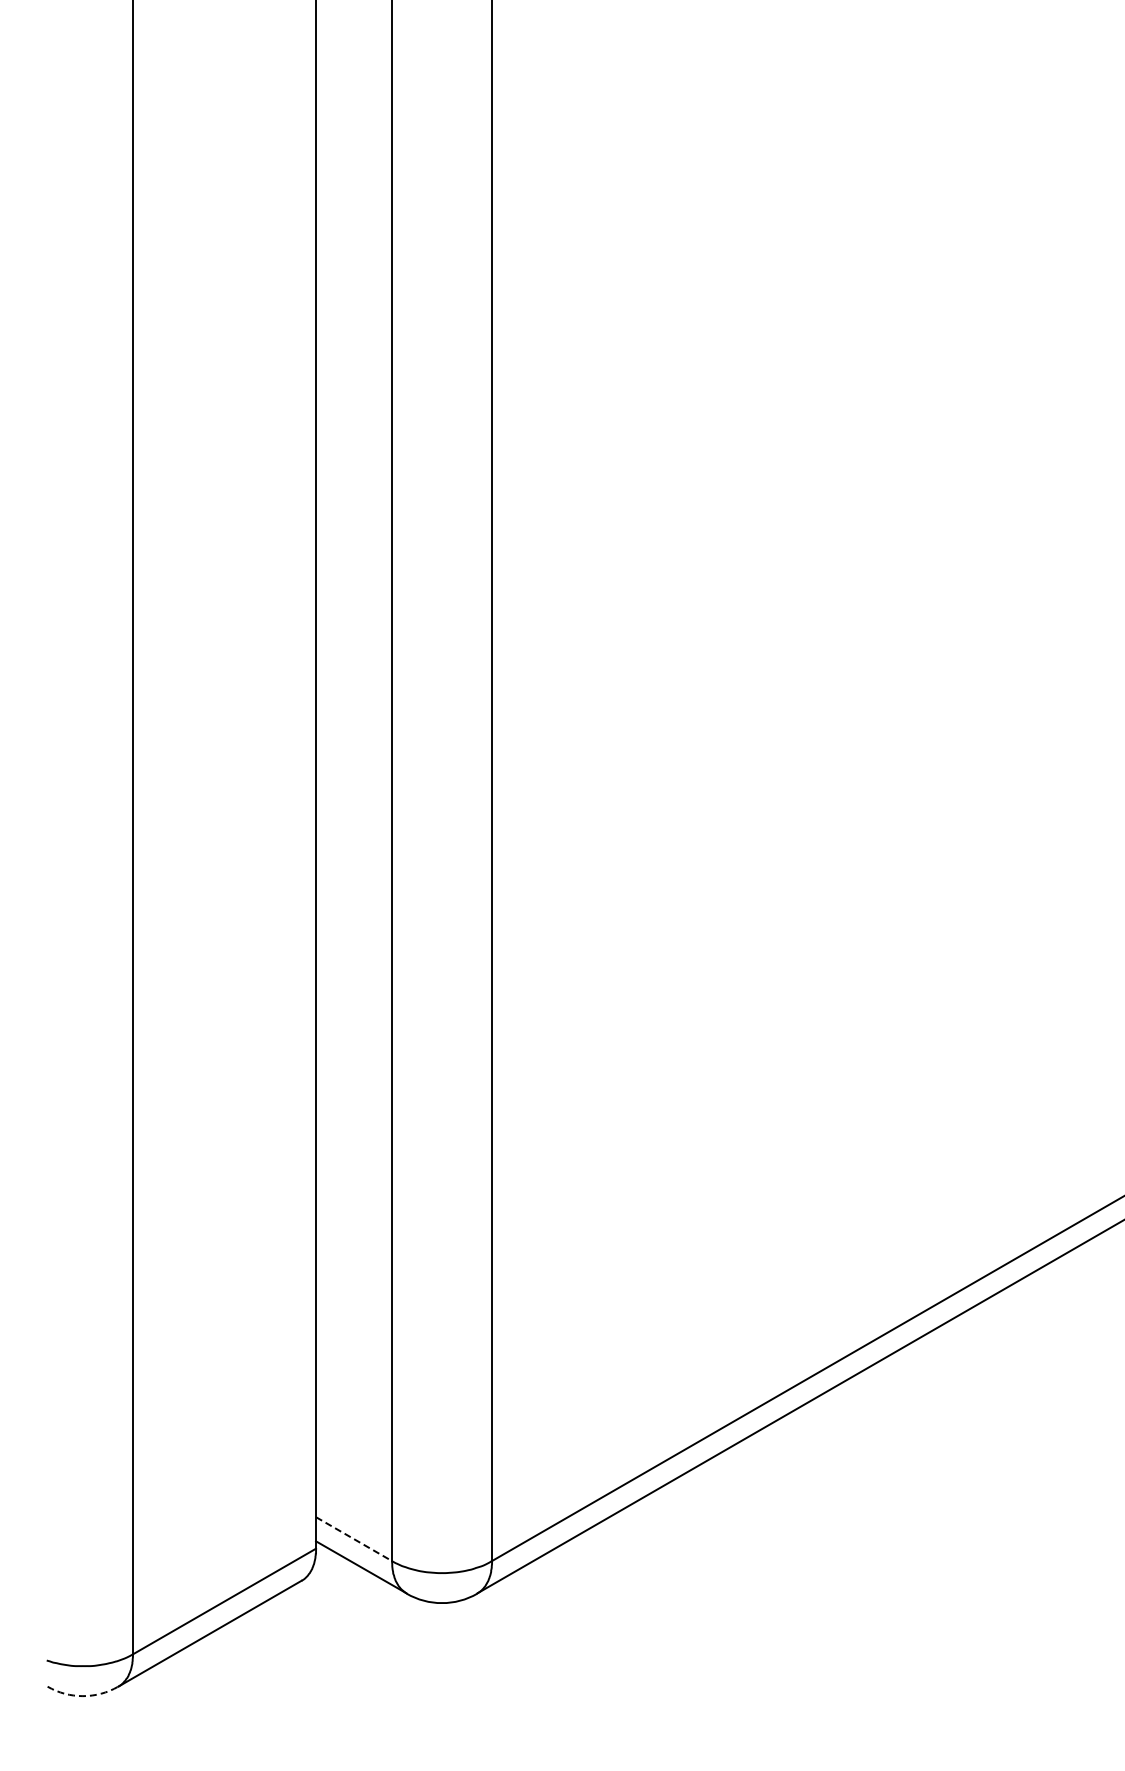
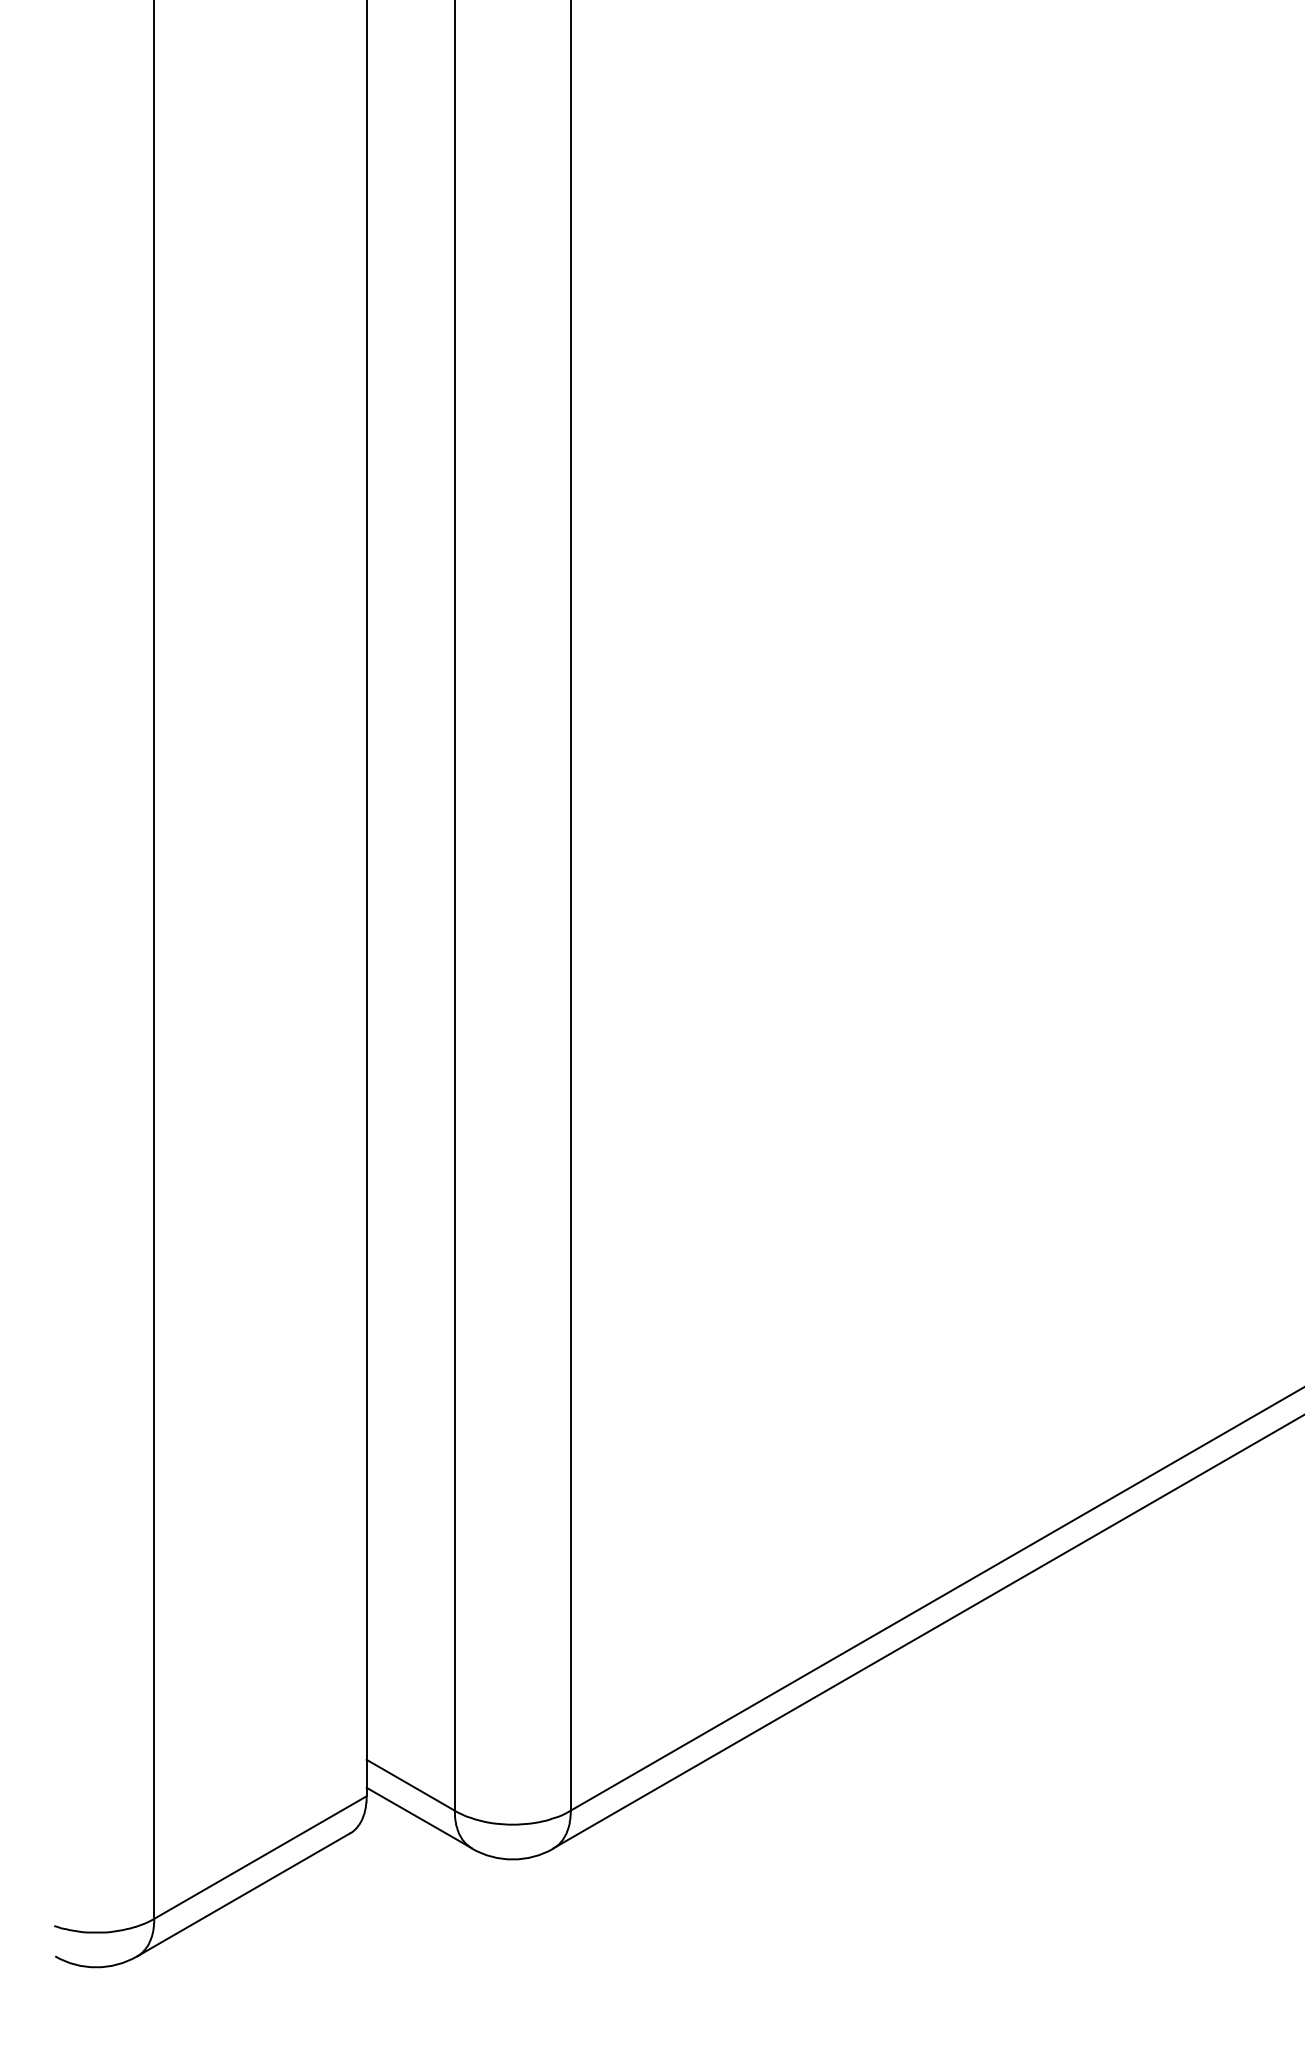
line: (354, 1539) -> (411, 1785), dashed -> solid
arc: (82, 1696) -> (95, 1967), dashed -> solid

